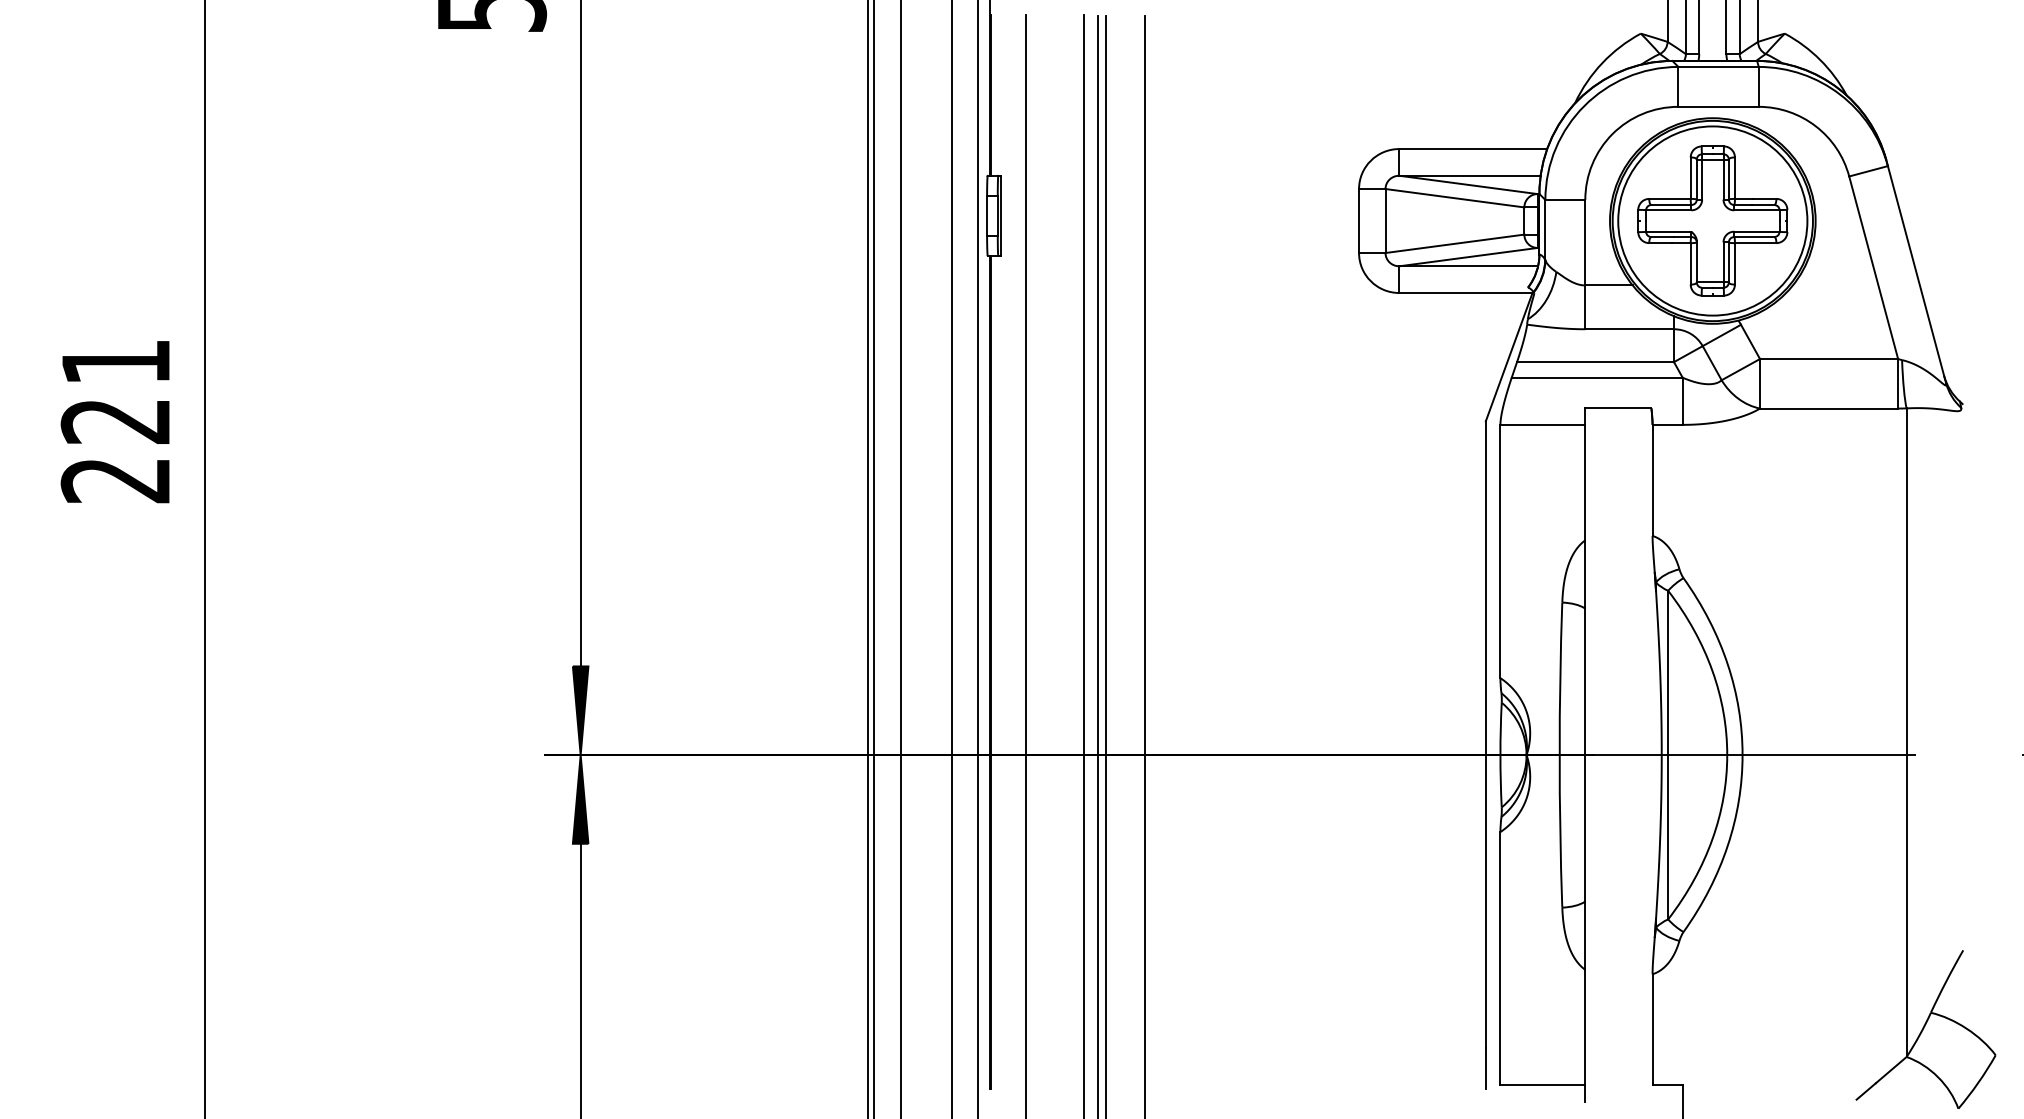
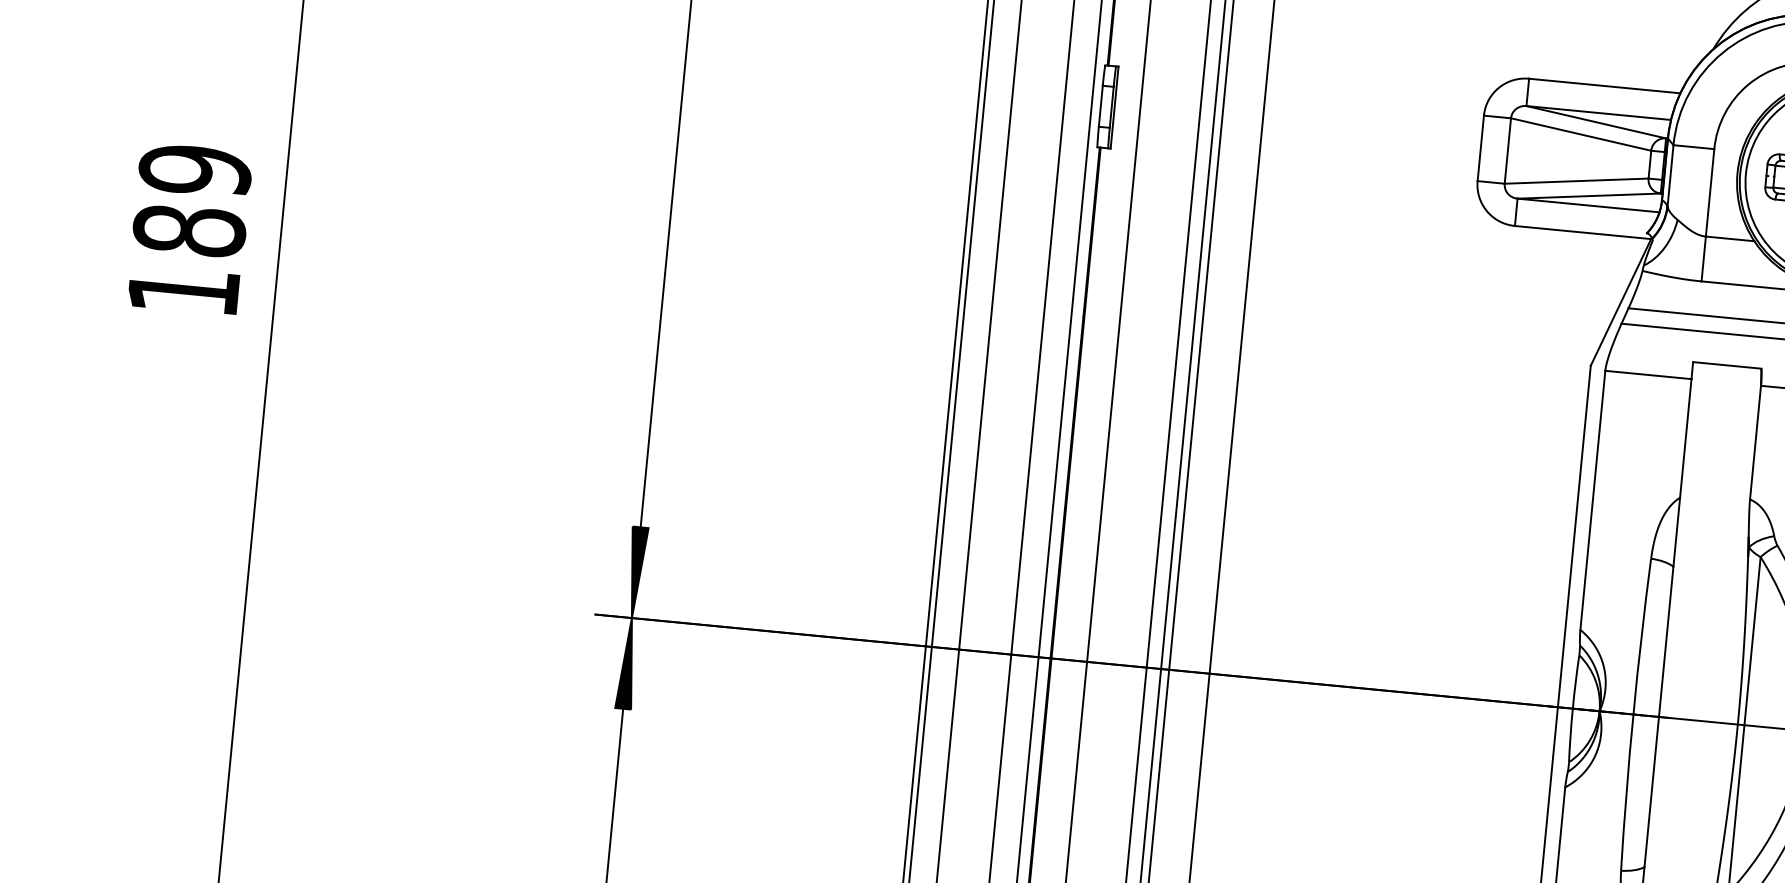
text: (115, 421) -> (188, 230), 221 -> 189

